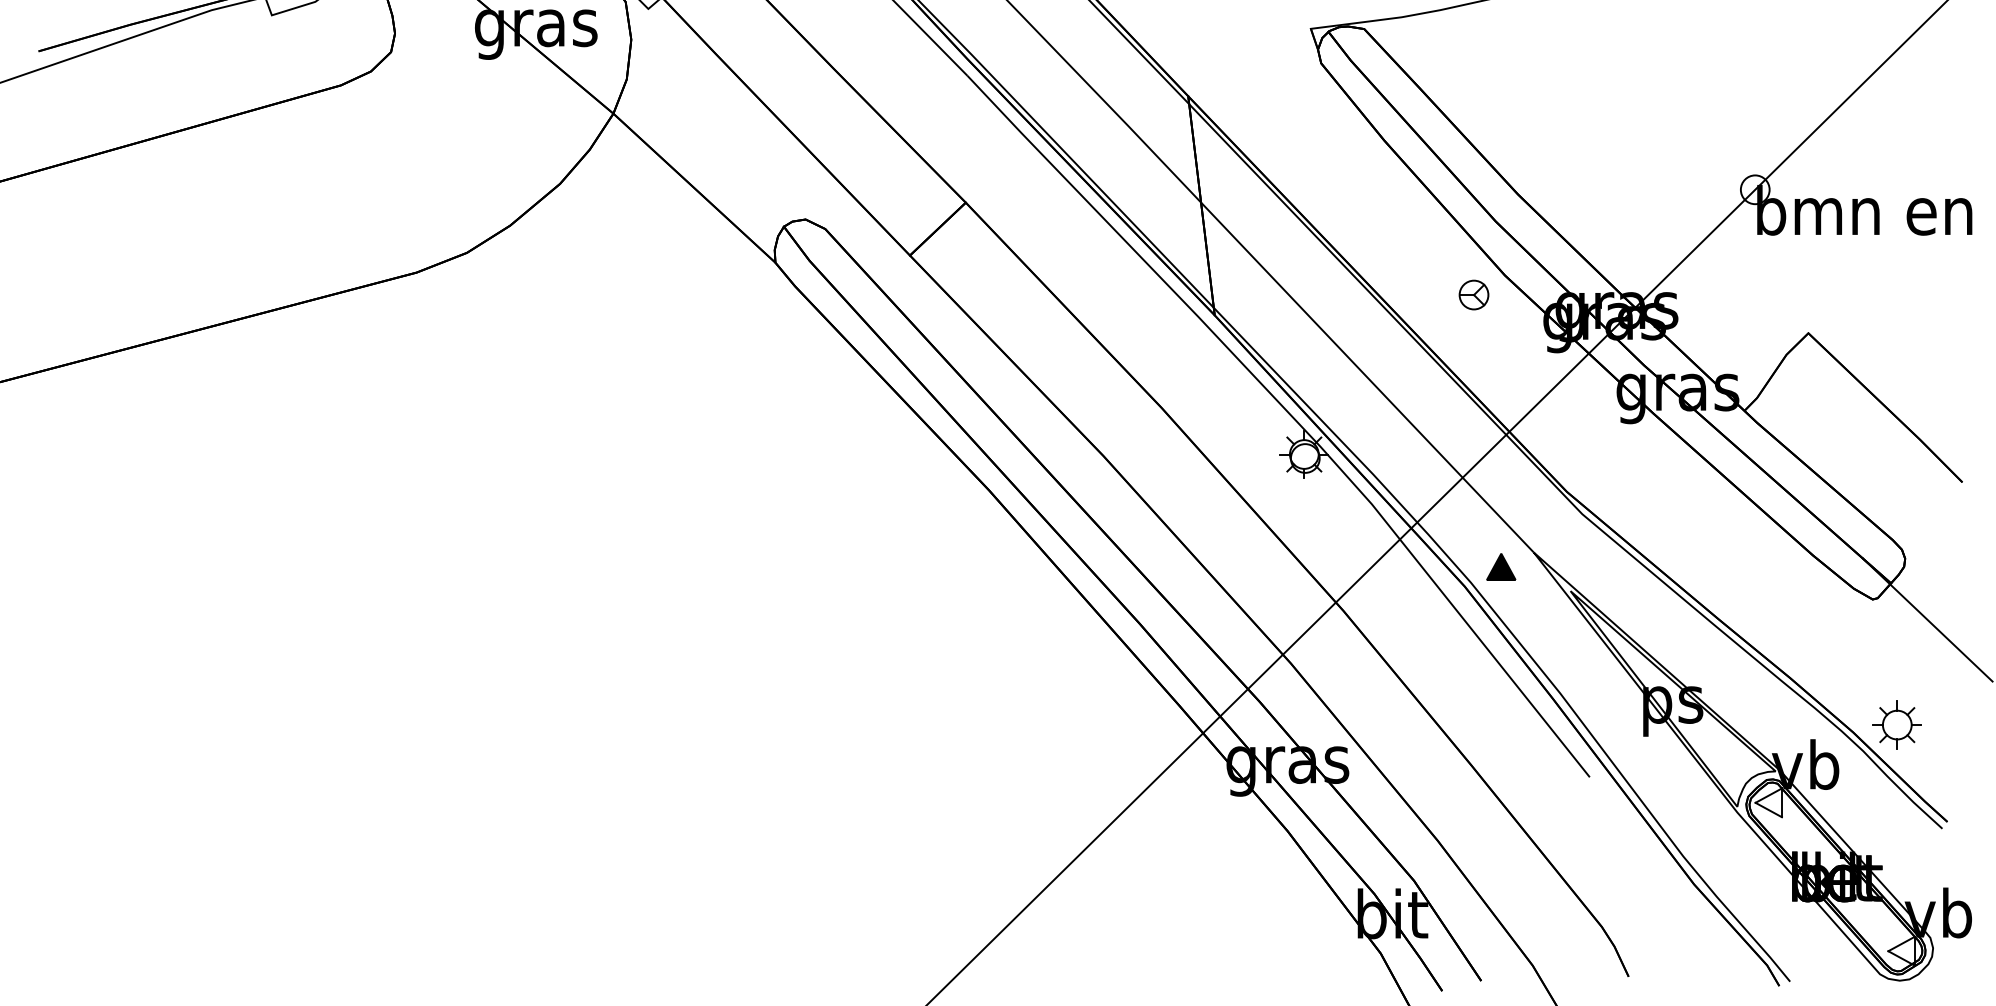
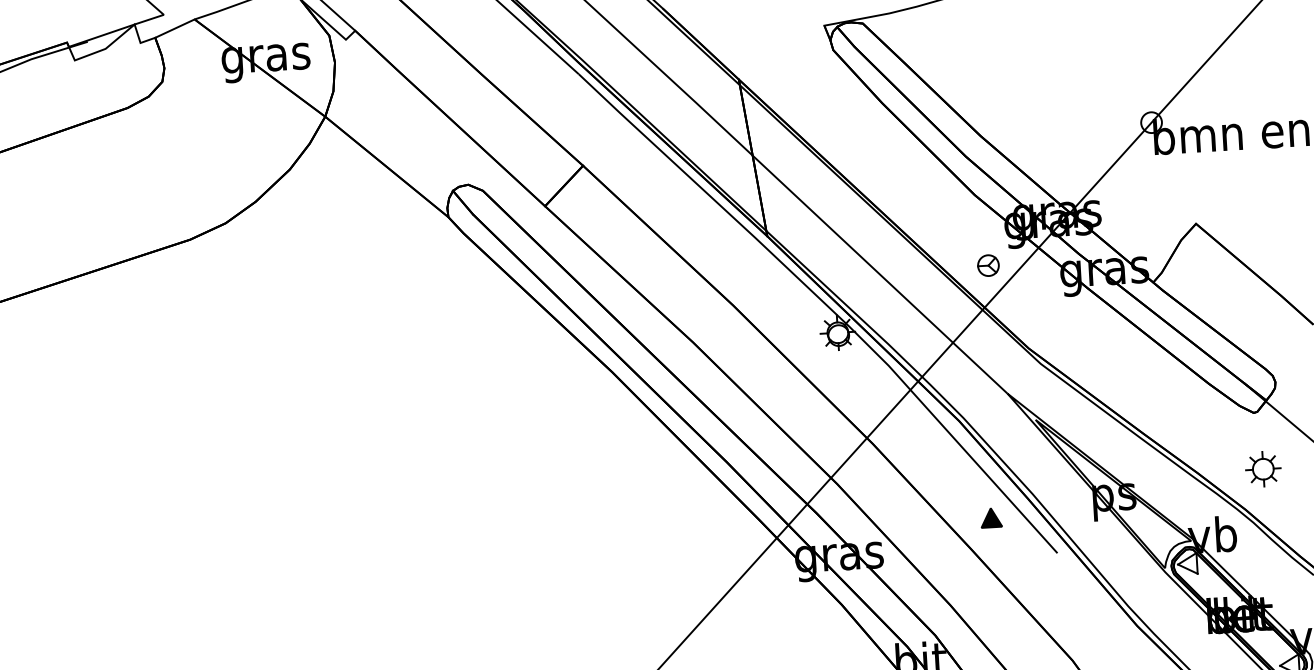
part: (1473, 294) -> (988, 265), moved
part: (1501, 566) -> (991, 517), moved
part: (1896, 724) -> (1262, 468), moved

